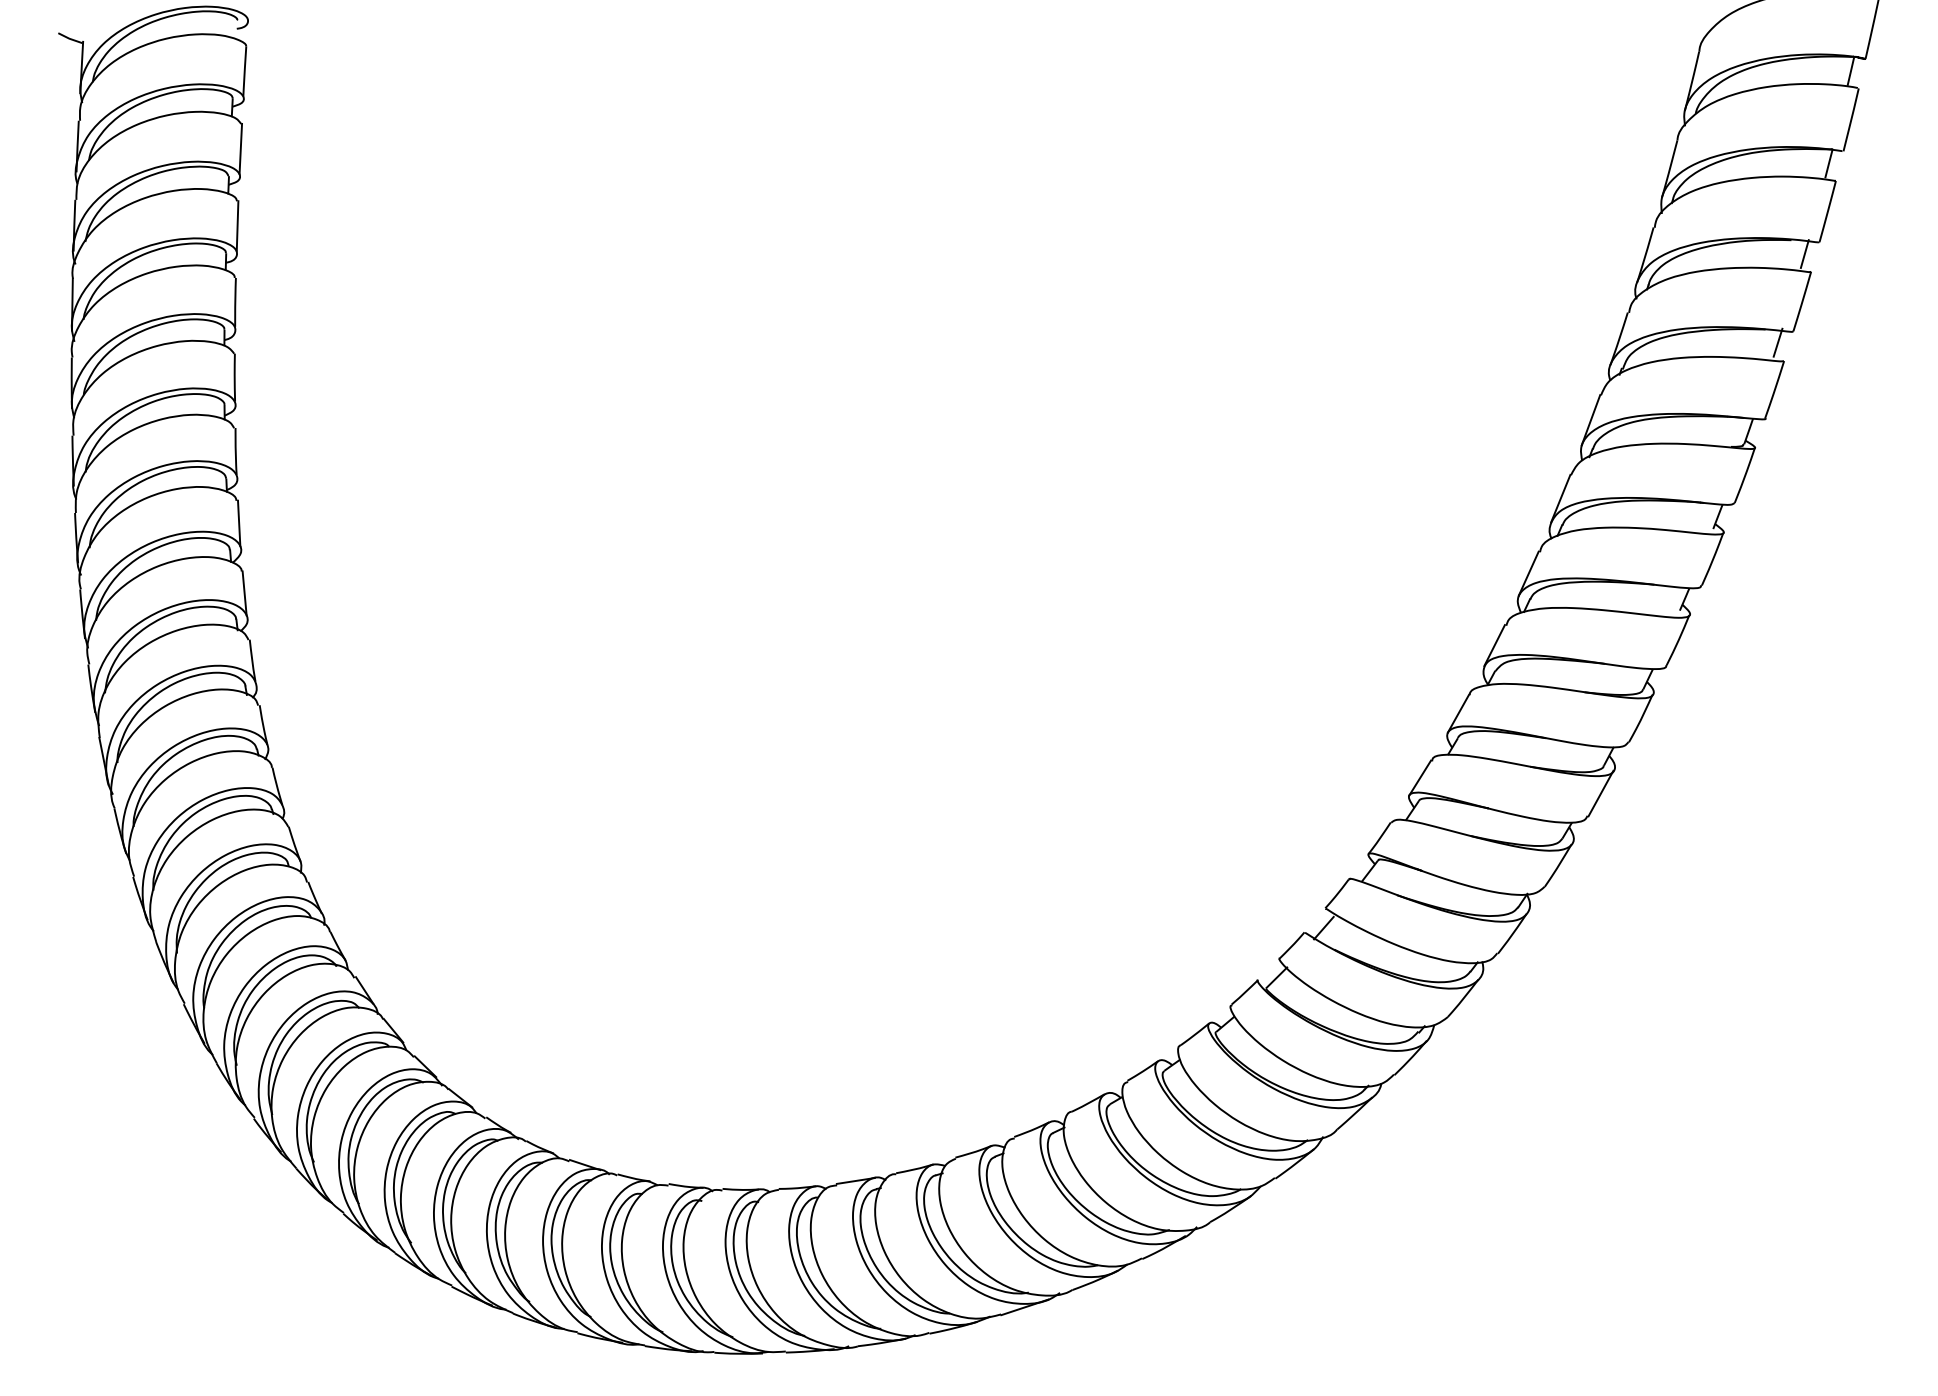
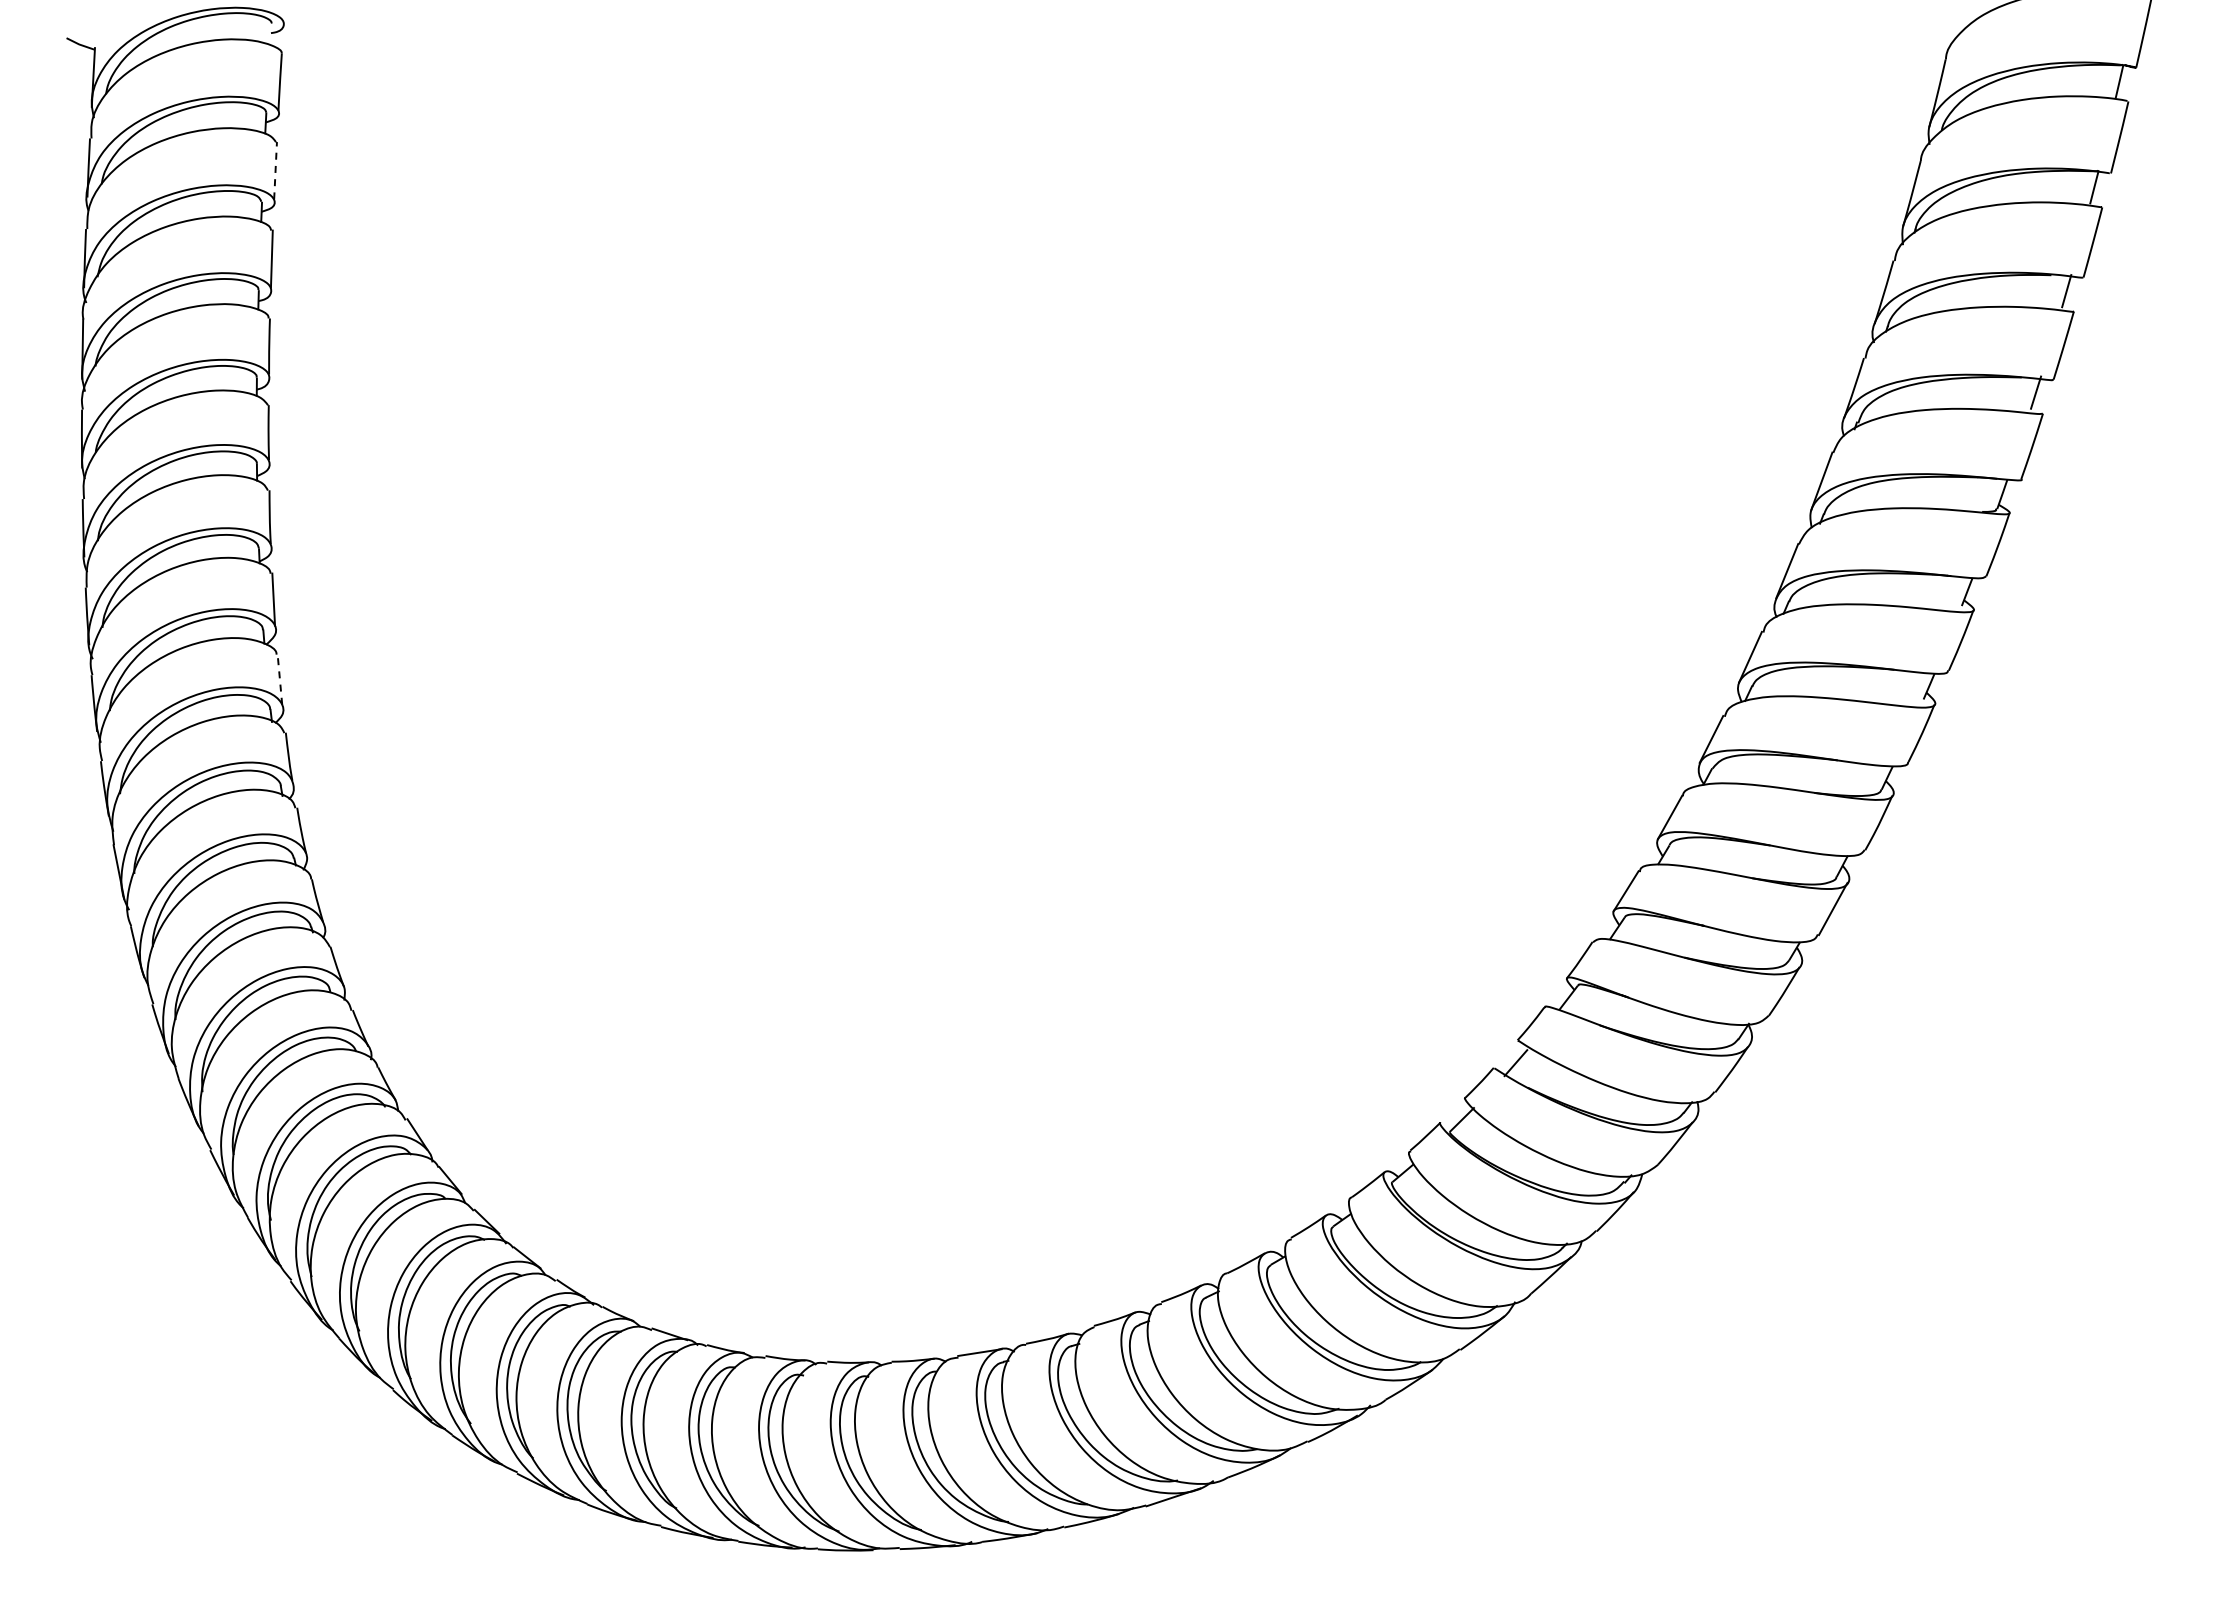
line: (240, 148) -> (275, 170), solid -> dashed
line: (244, 593) -> (279, 679), solid -> dashed

